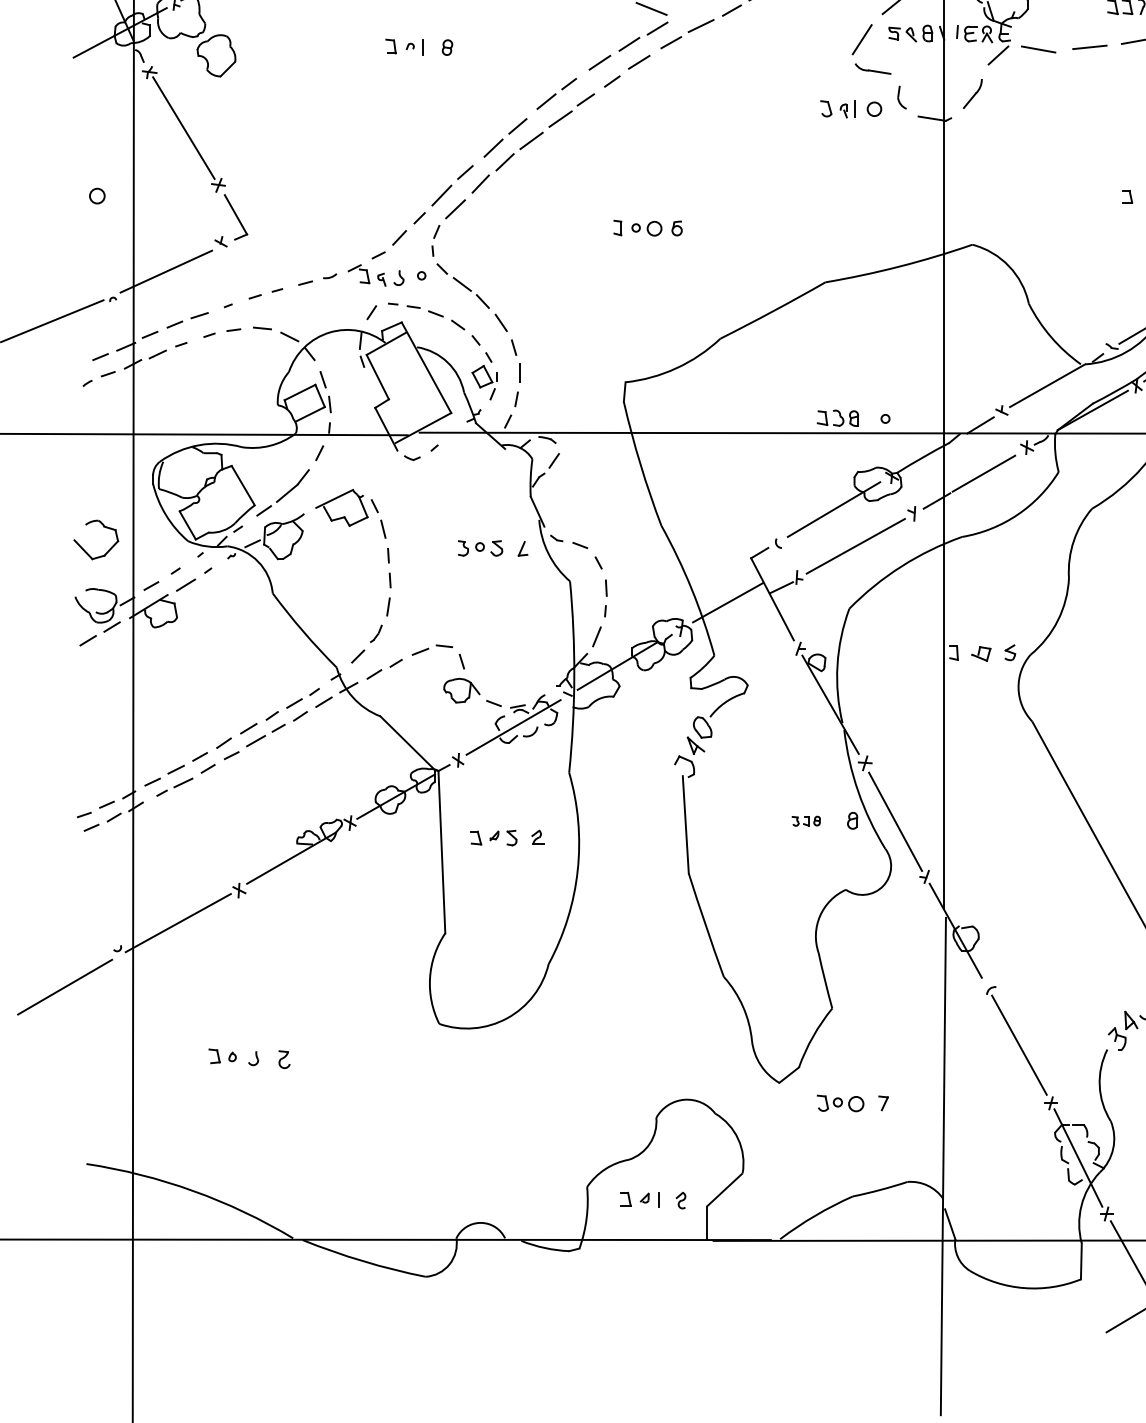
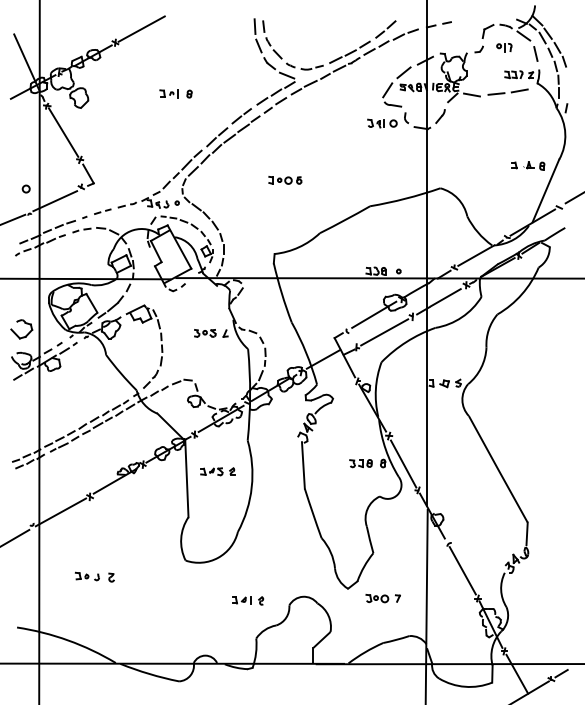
circle: (95, 194) -> (25, 188), moved
part: (805, 820) -> (360, 463), size x1.67
part: (654, 1199) -> (248, 600), moved

